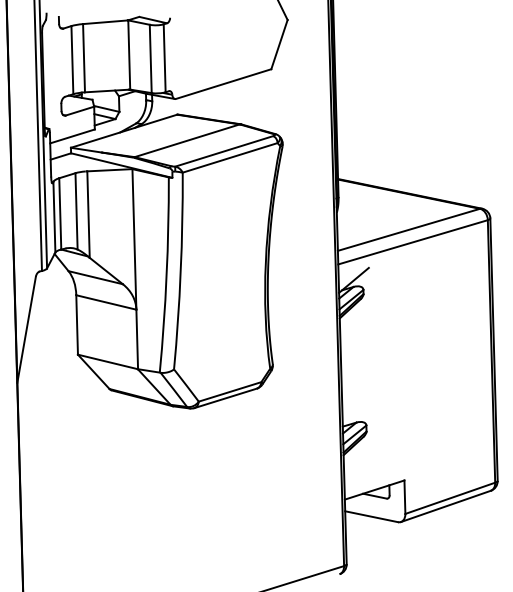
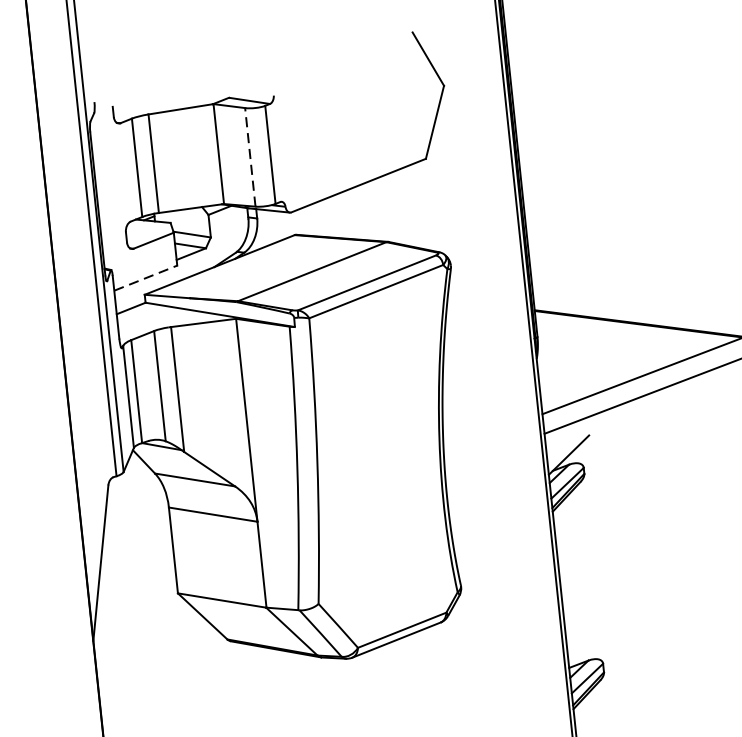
line: (150, 58) -> (249, 156), solid -> dashed
line: (73, 136) -> (147, 278), solid -> dashed

